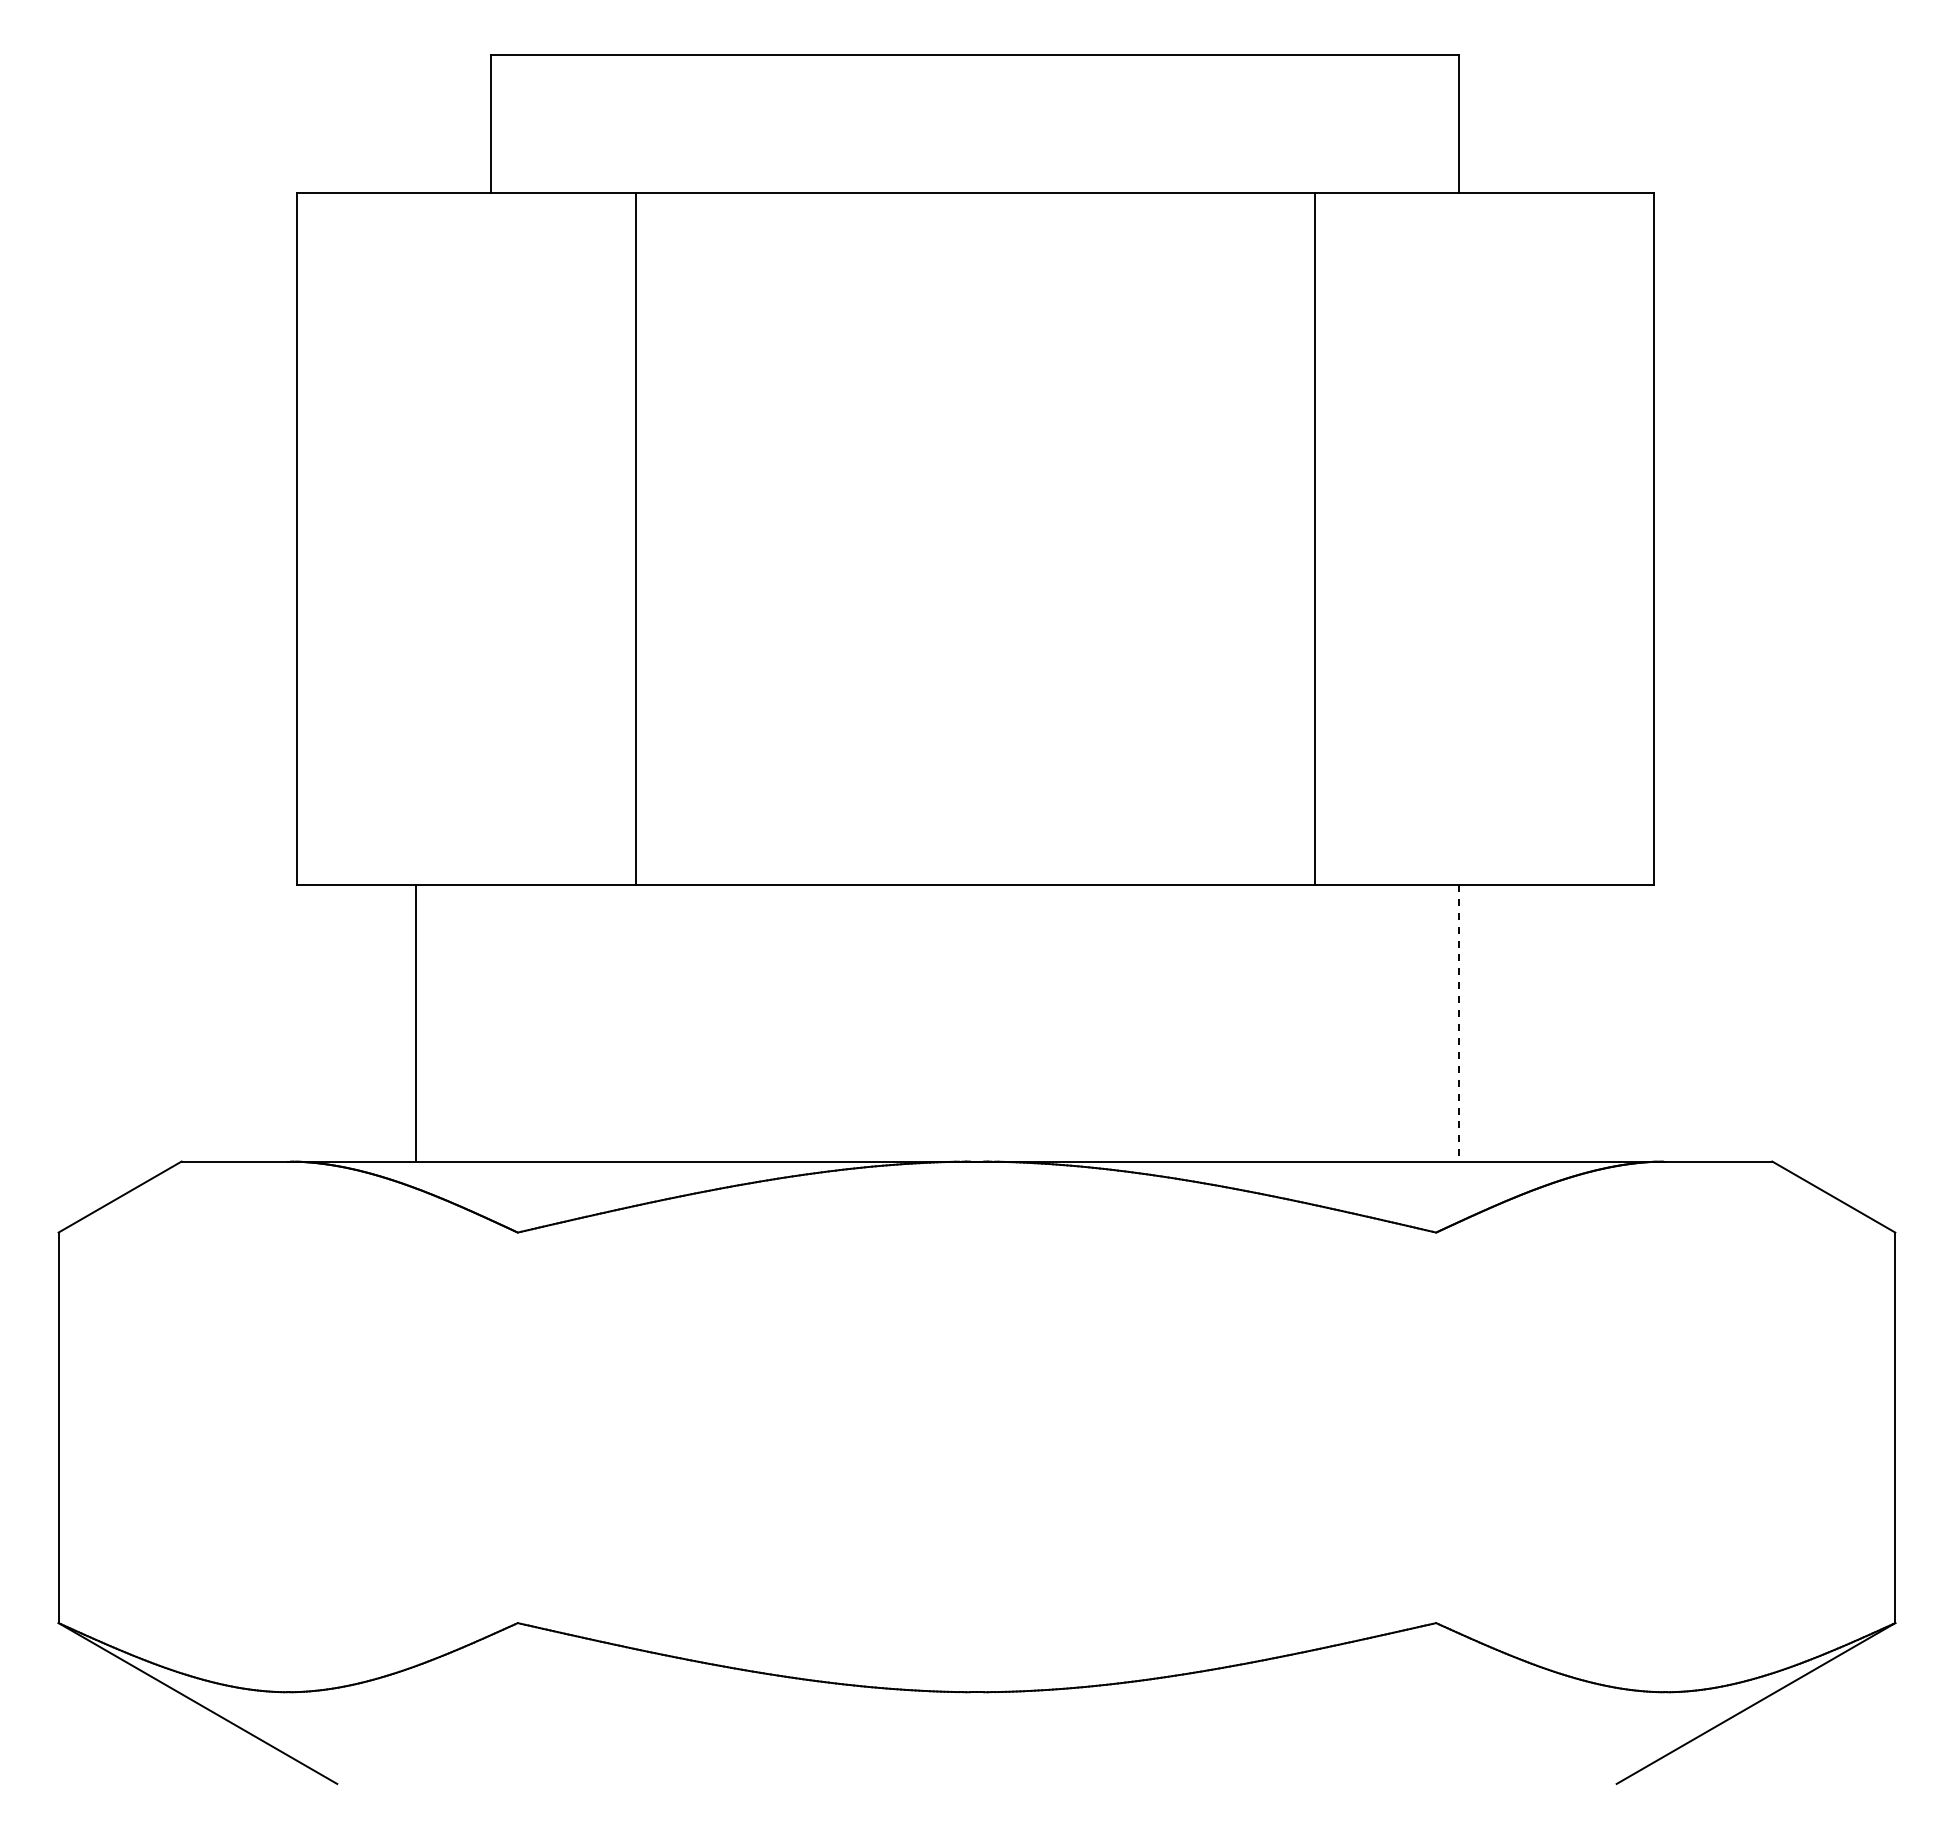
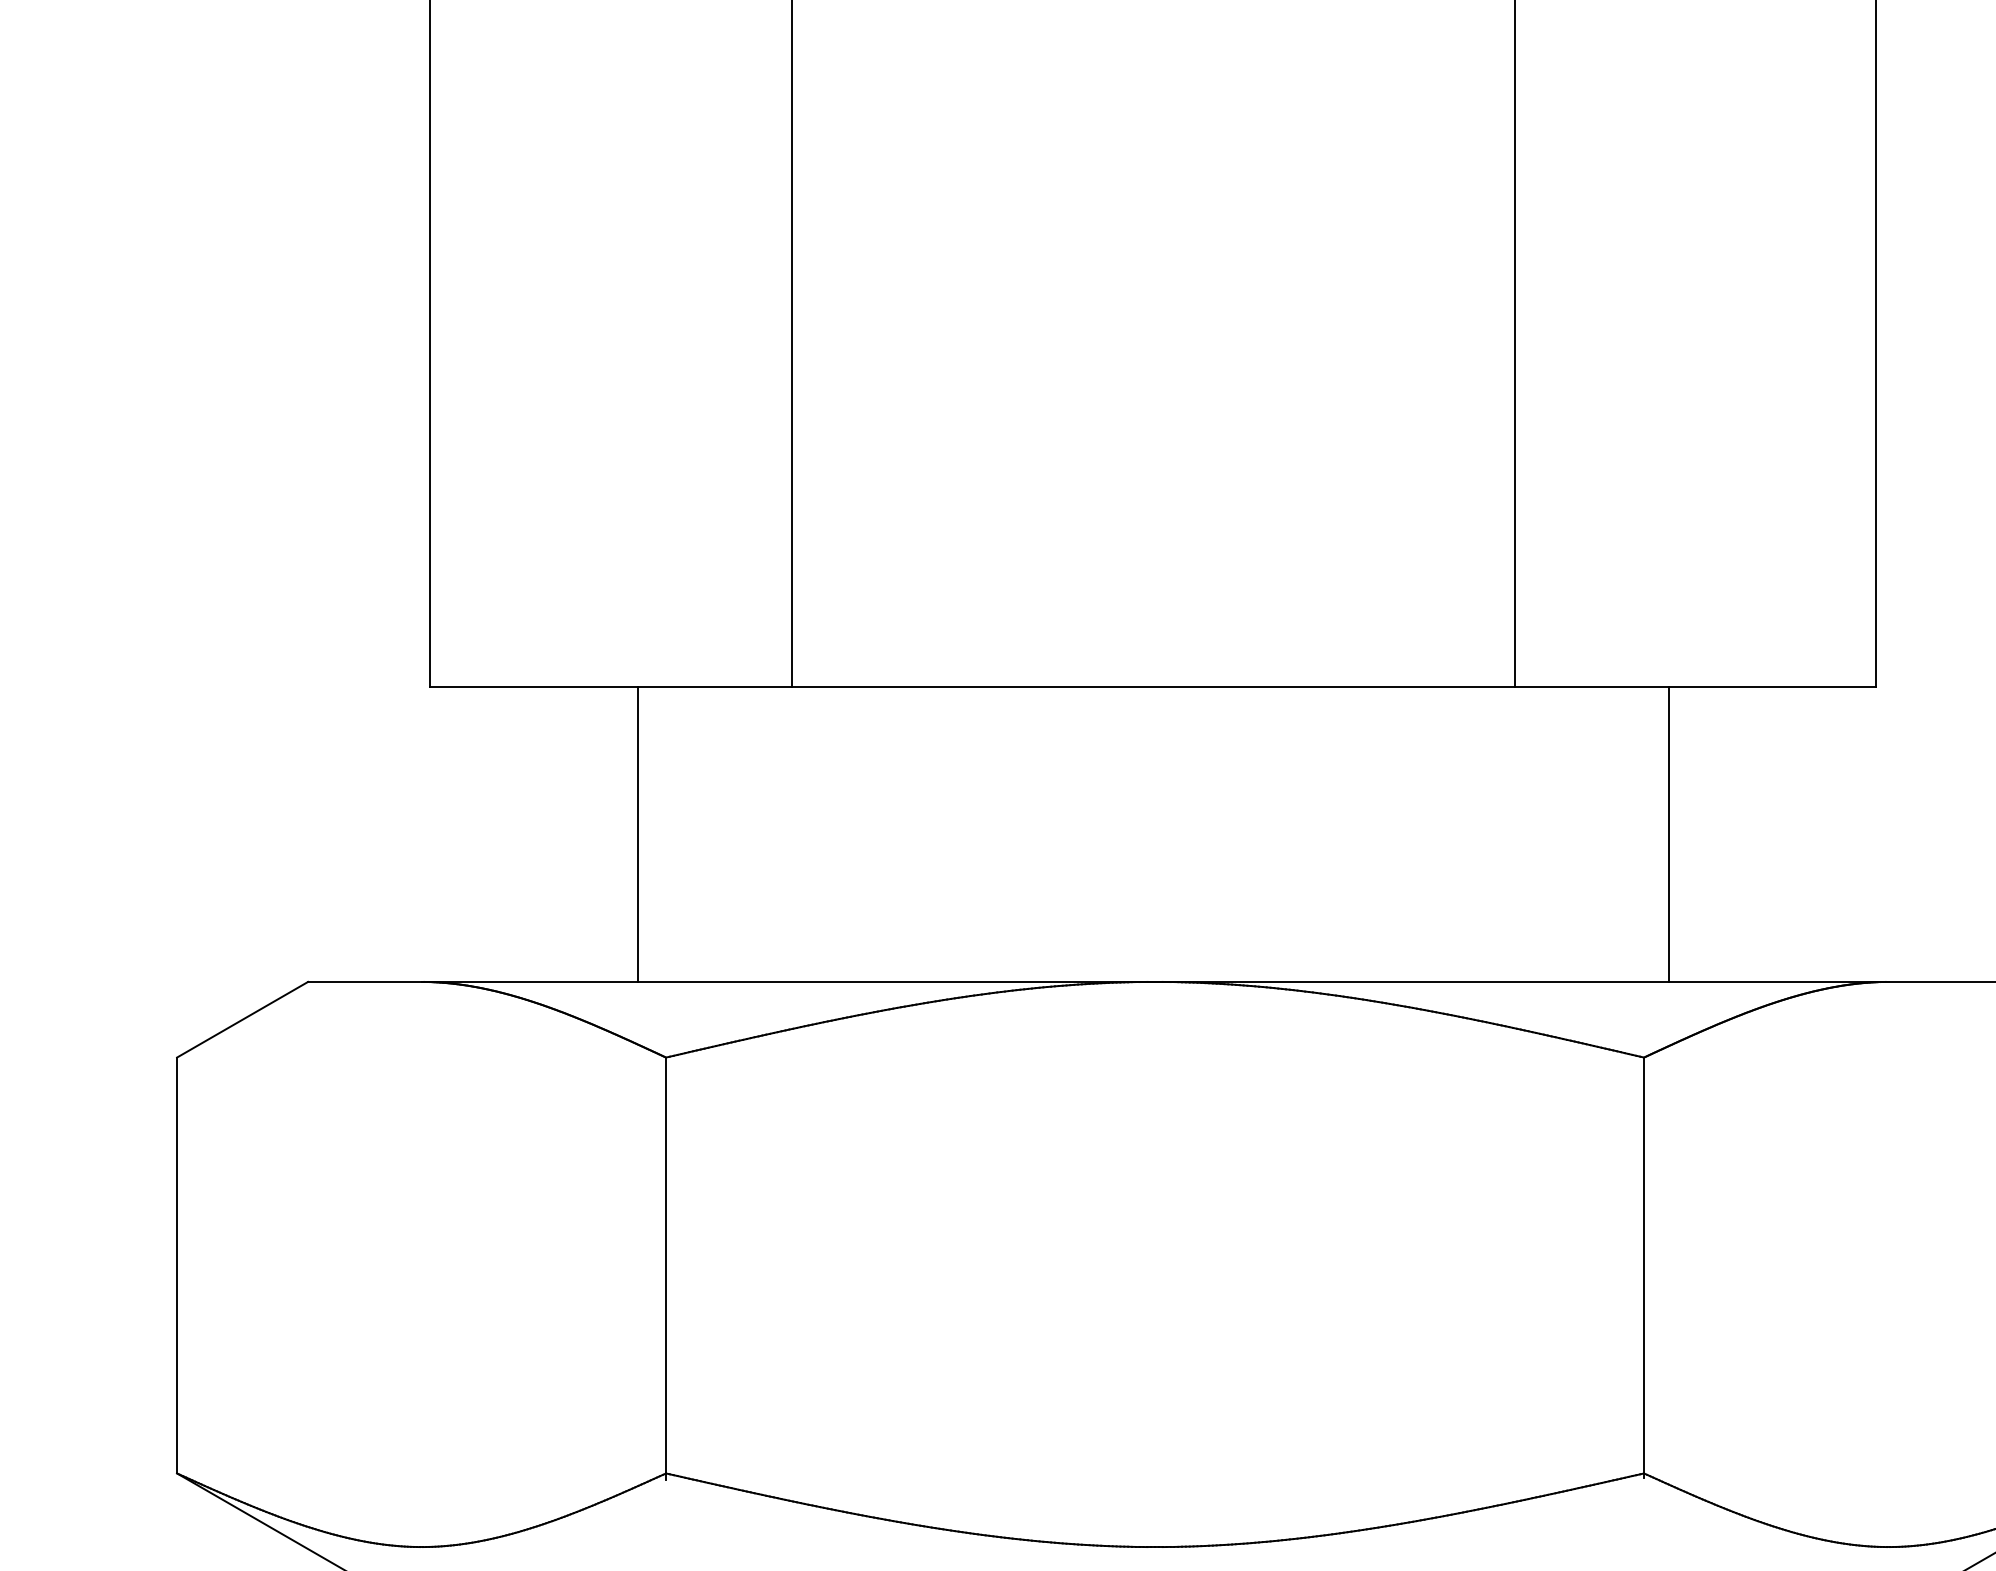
line: (416, 1022) -> (638, 833), moved
line: (1459, 1023) -> (1668, 834), dashed -> solid
line: (1436, 1429) -> (1644, 1267), added
line: (517, 1430) -> (665, 1268), added

